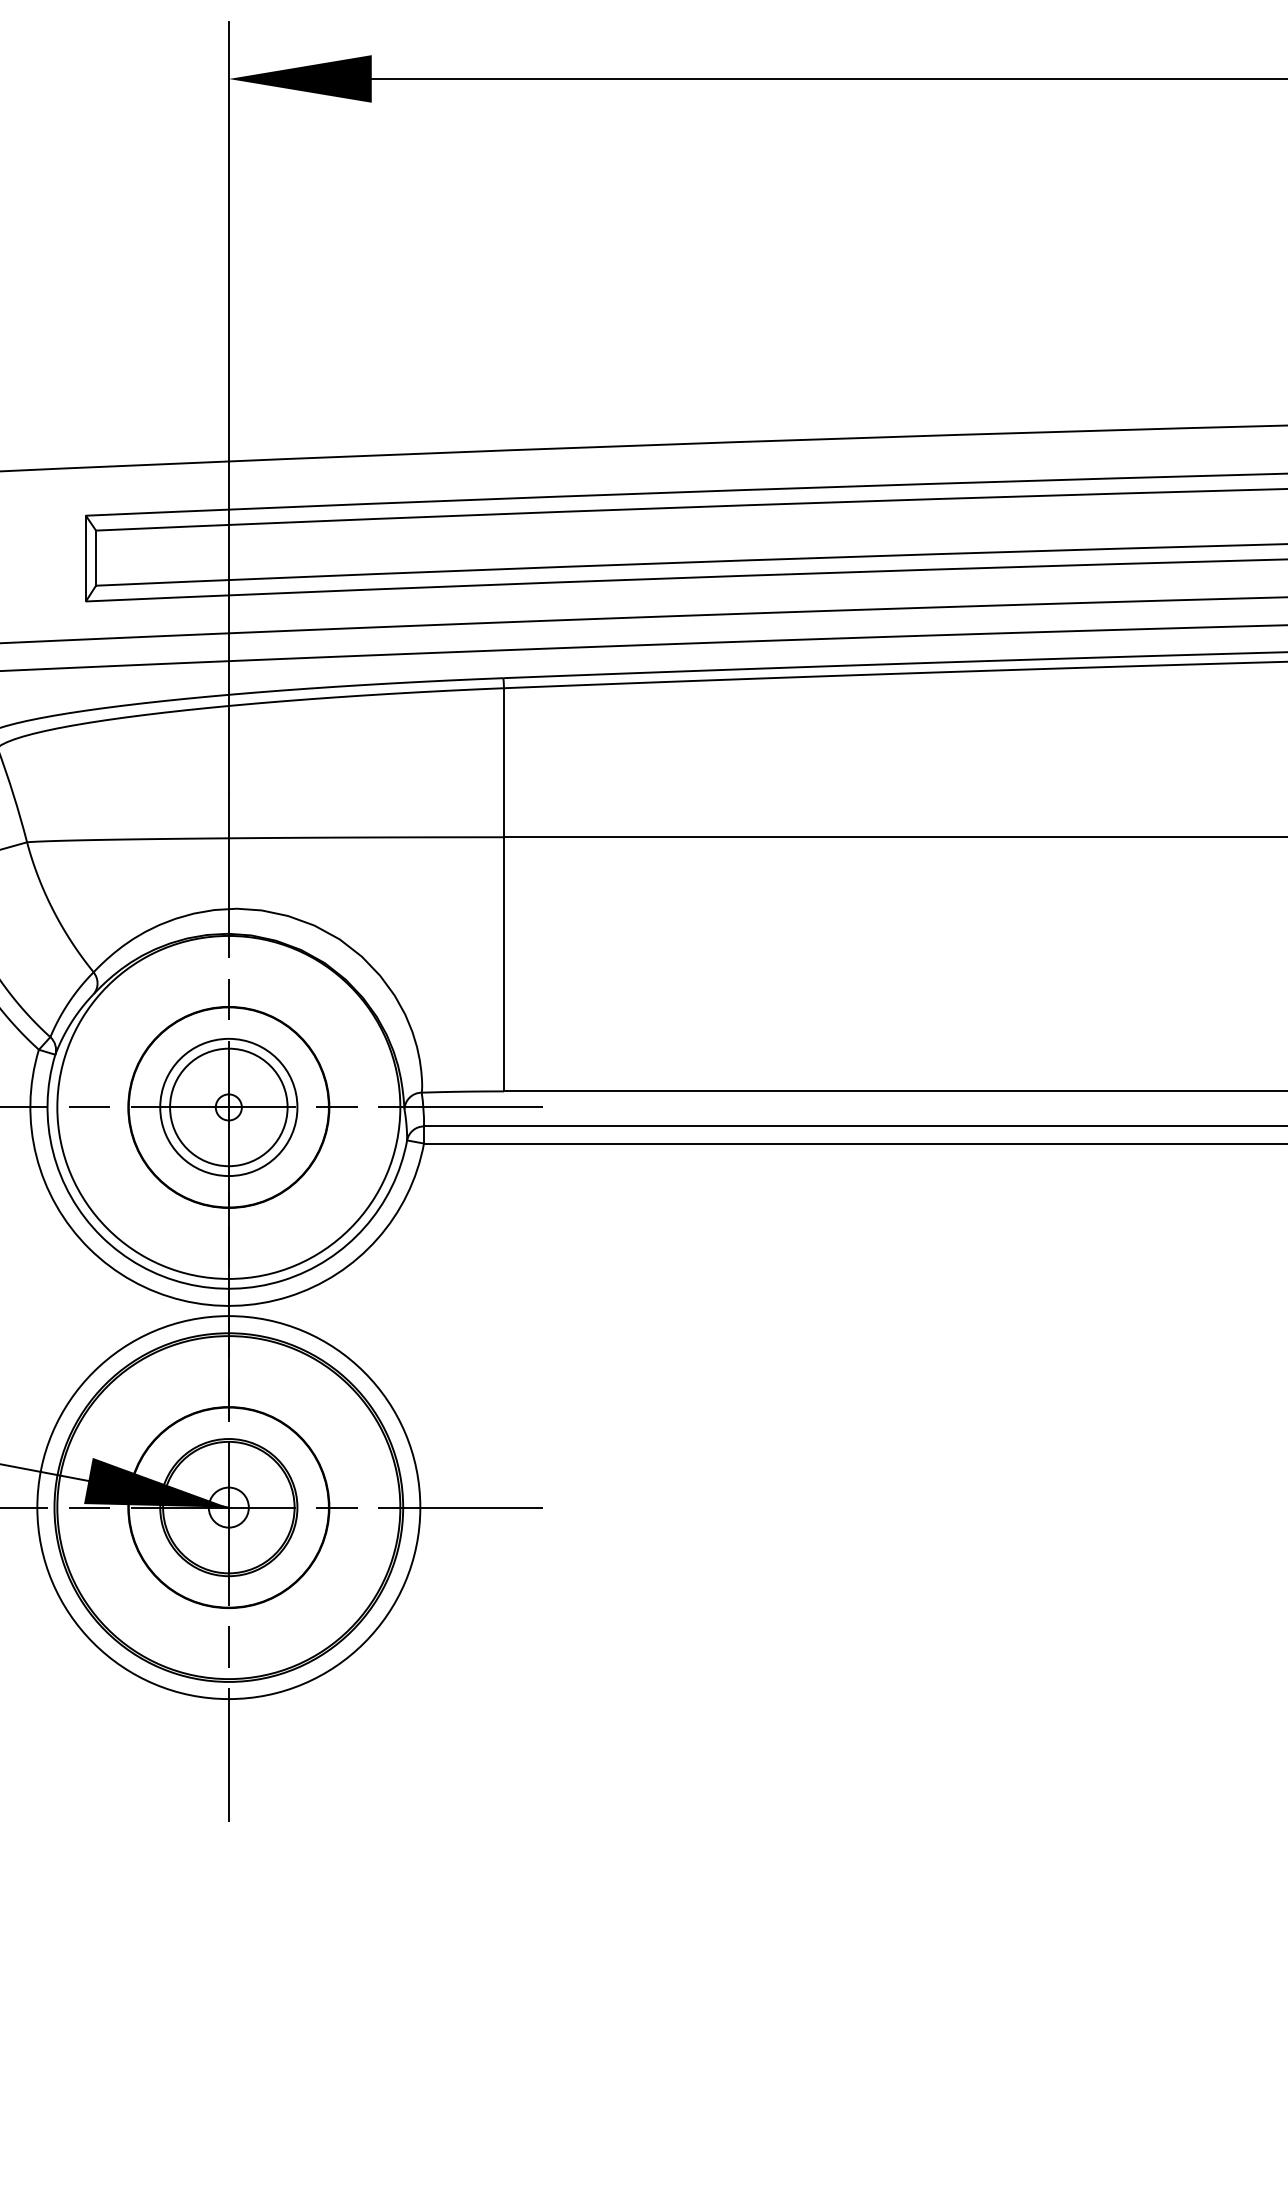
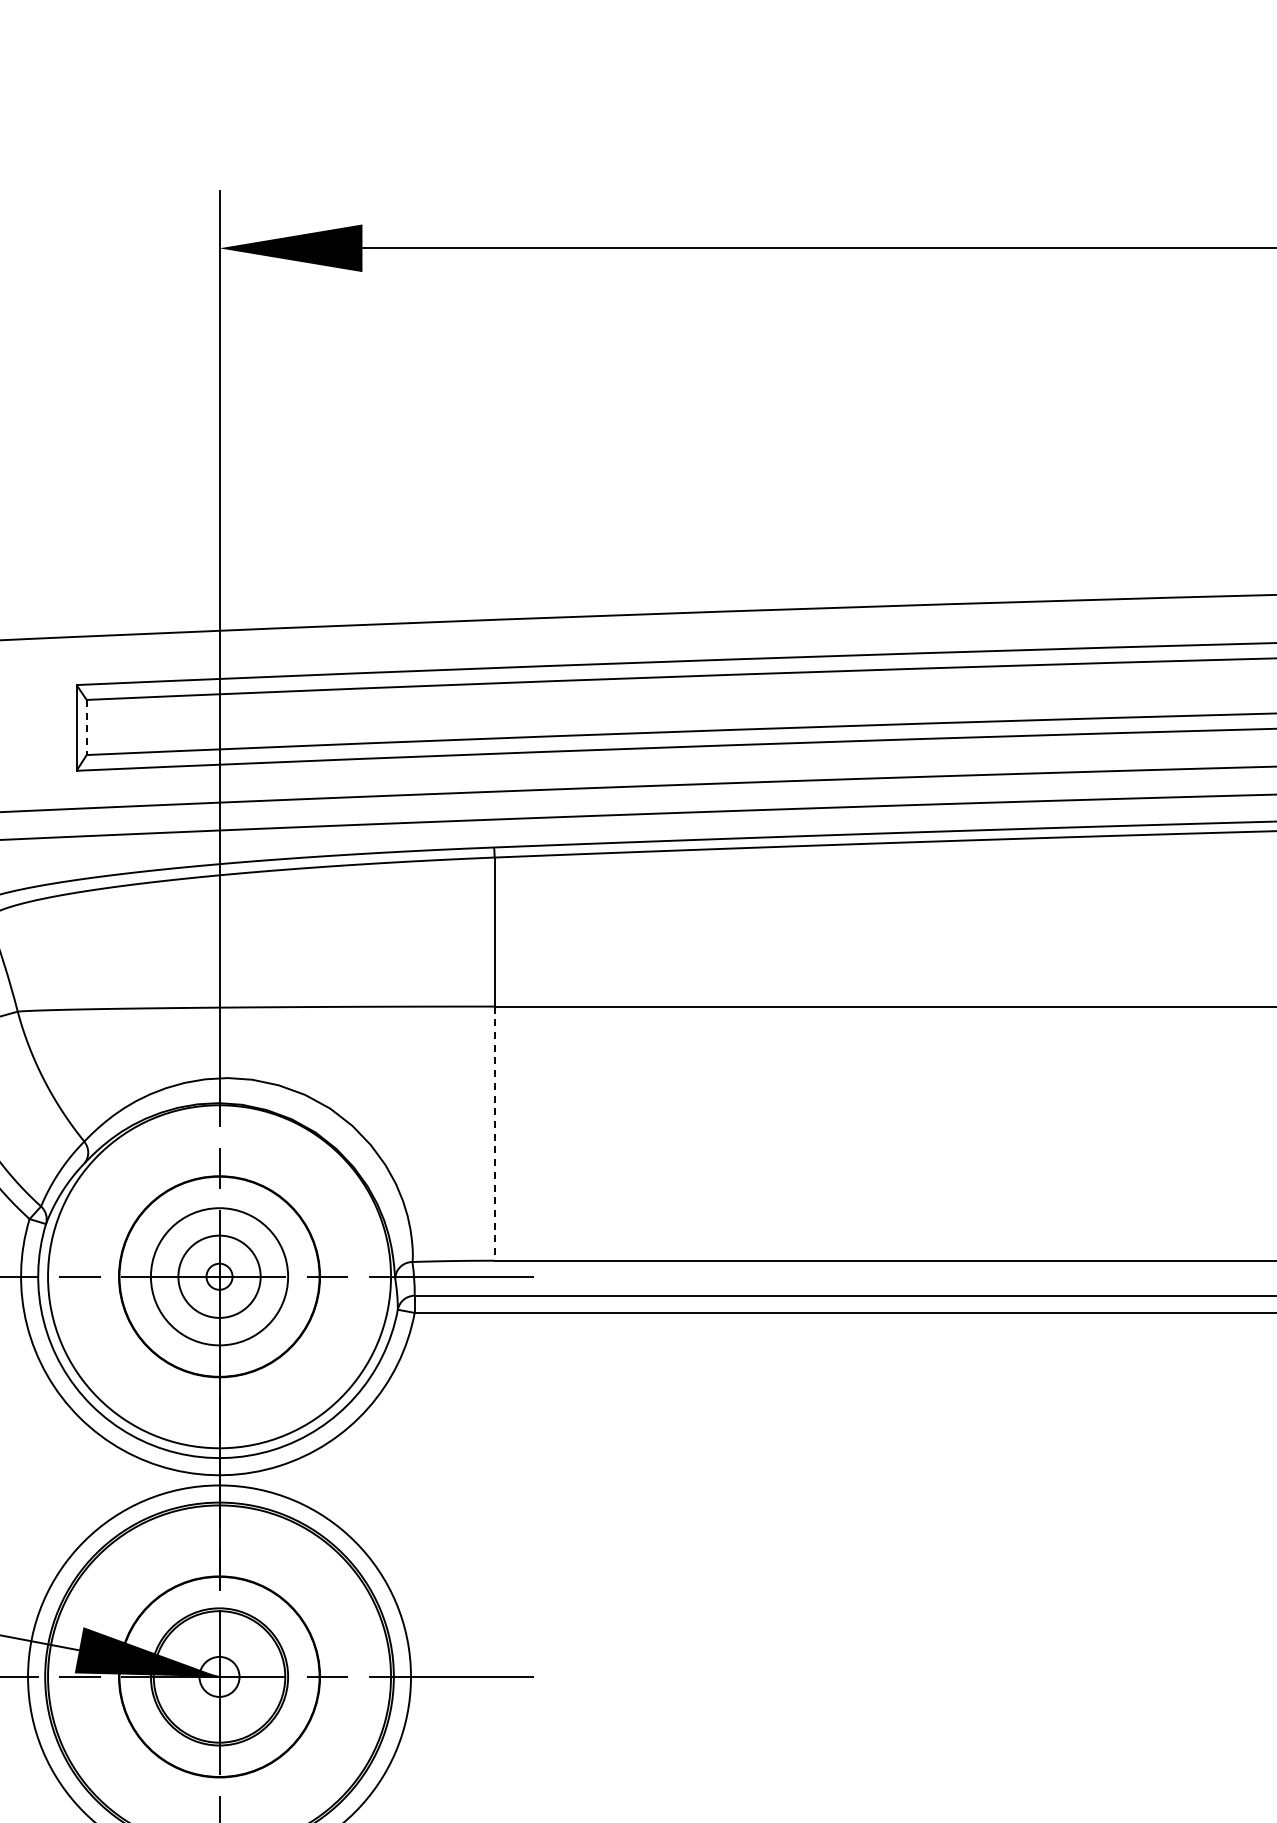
line: (96, 558) -> (87, 727), solid -> dashed
line: (504, 964) -> (495, 1133), solid -> dashed
circle: (228, 1107) -> (219, 1276), size x0.7

